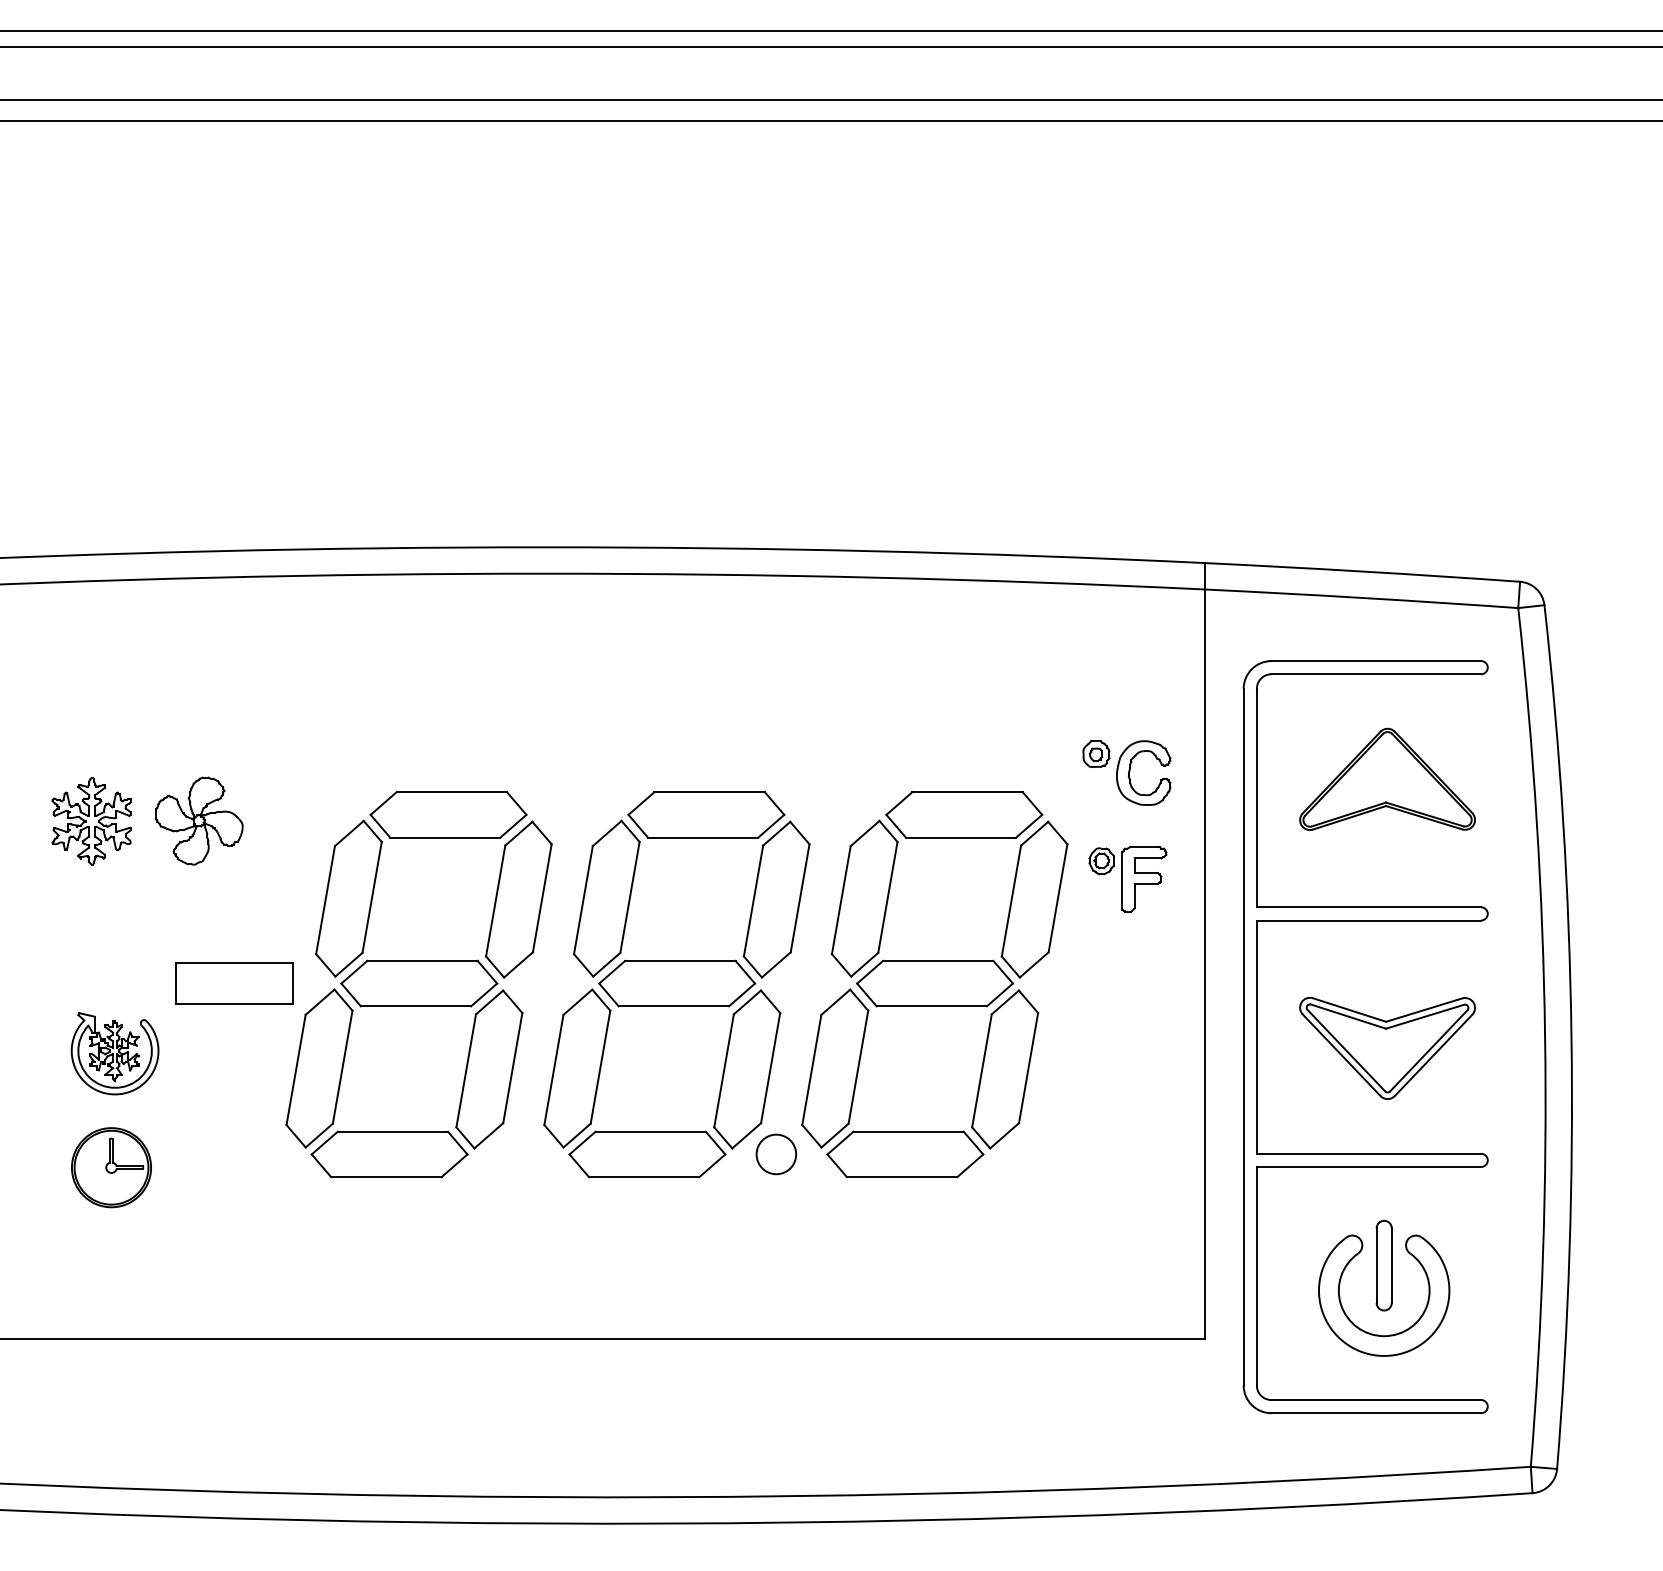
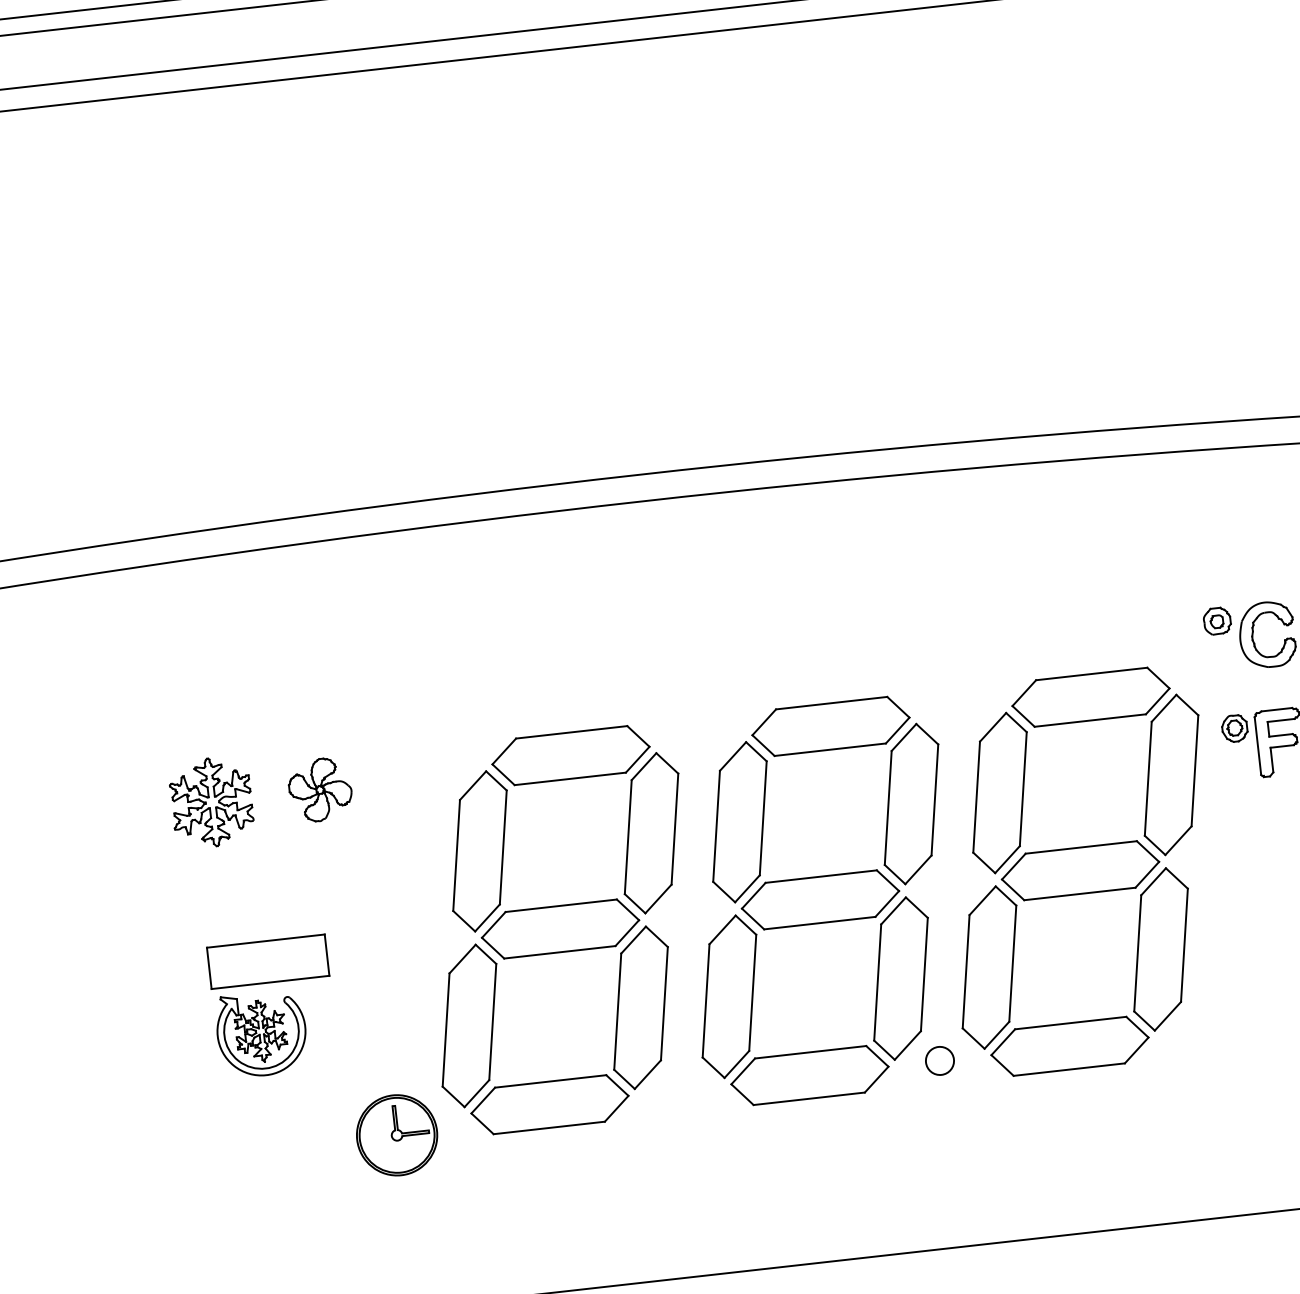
part: (199, 820) -> (320, 789), size x0.7
part: (234, 983) -> (268, 961), moved
circle: (776, 1154) -> (940, 1060), size x0.7
part: (111, 1167) -> (397, 1135), moved

